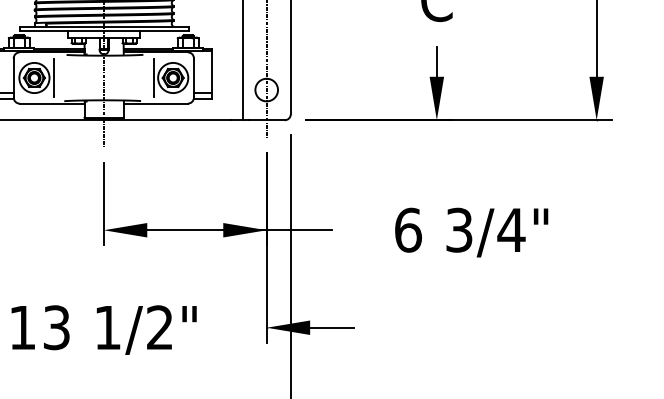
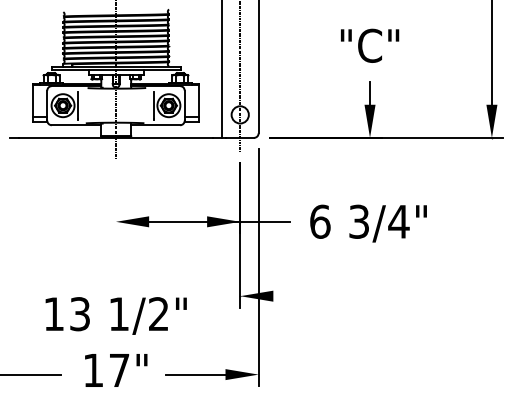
line: (103, 203) -> (115, 201), removed
text: (471, 232) -> (368, 223), moved
line: (331, 328) -> (289, 296), removed
text: (103, 329) -> (115, 315), moved

